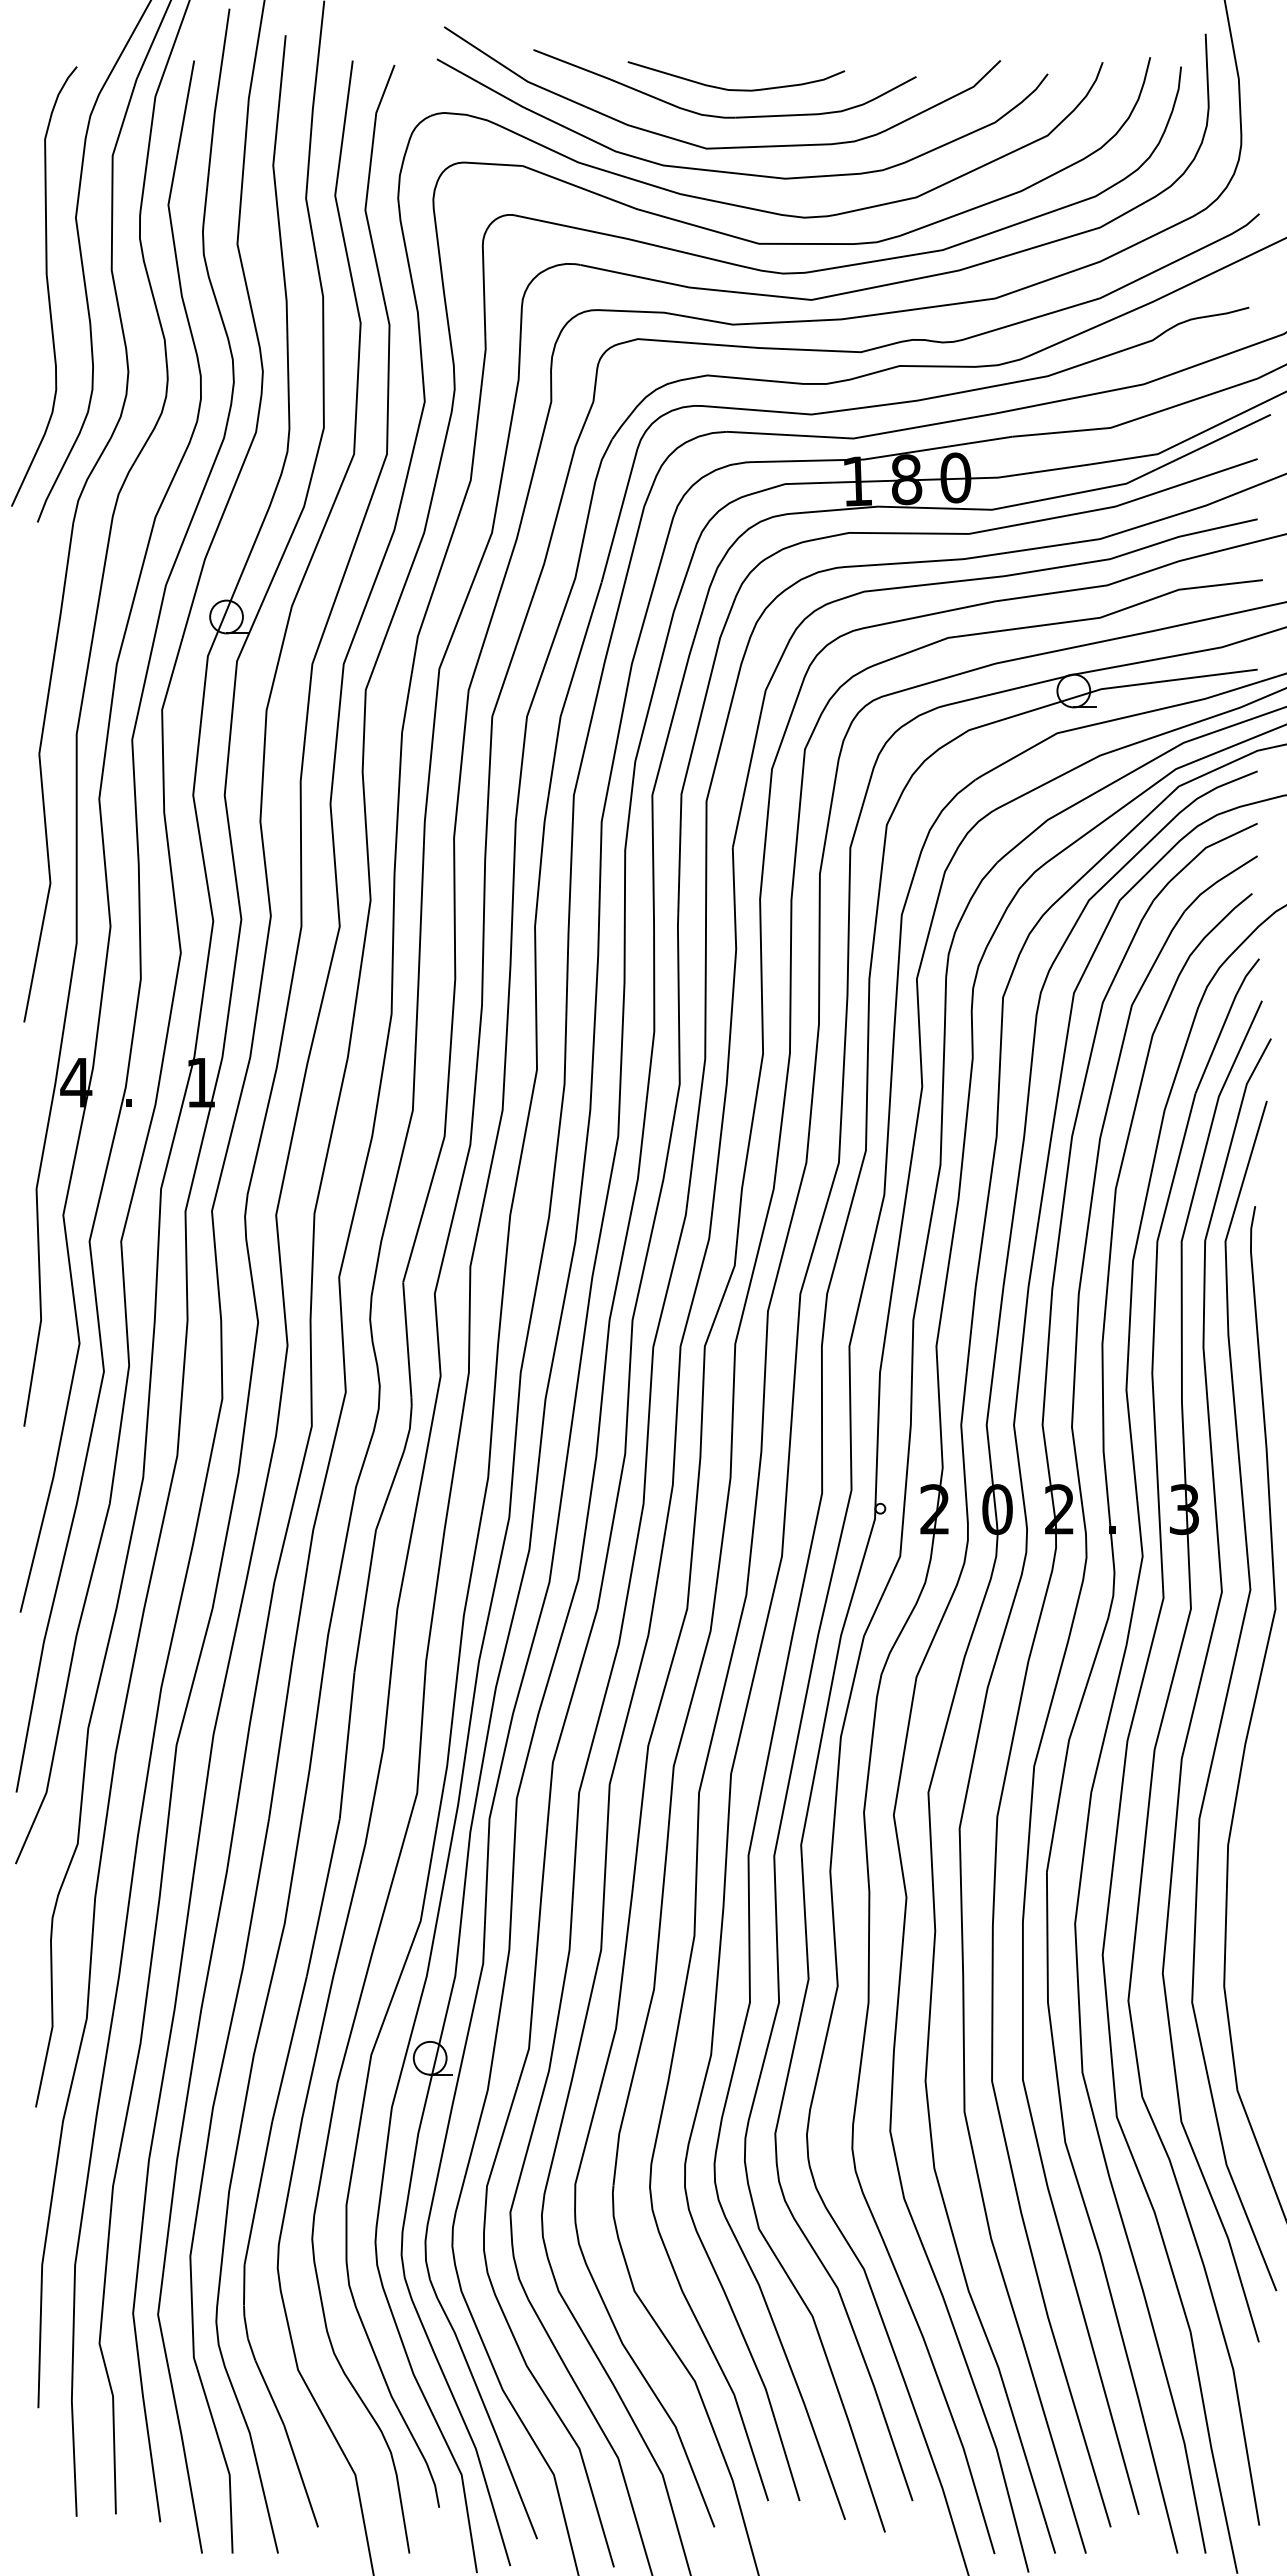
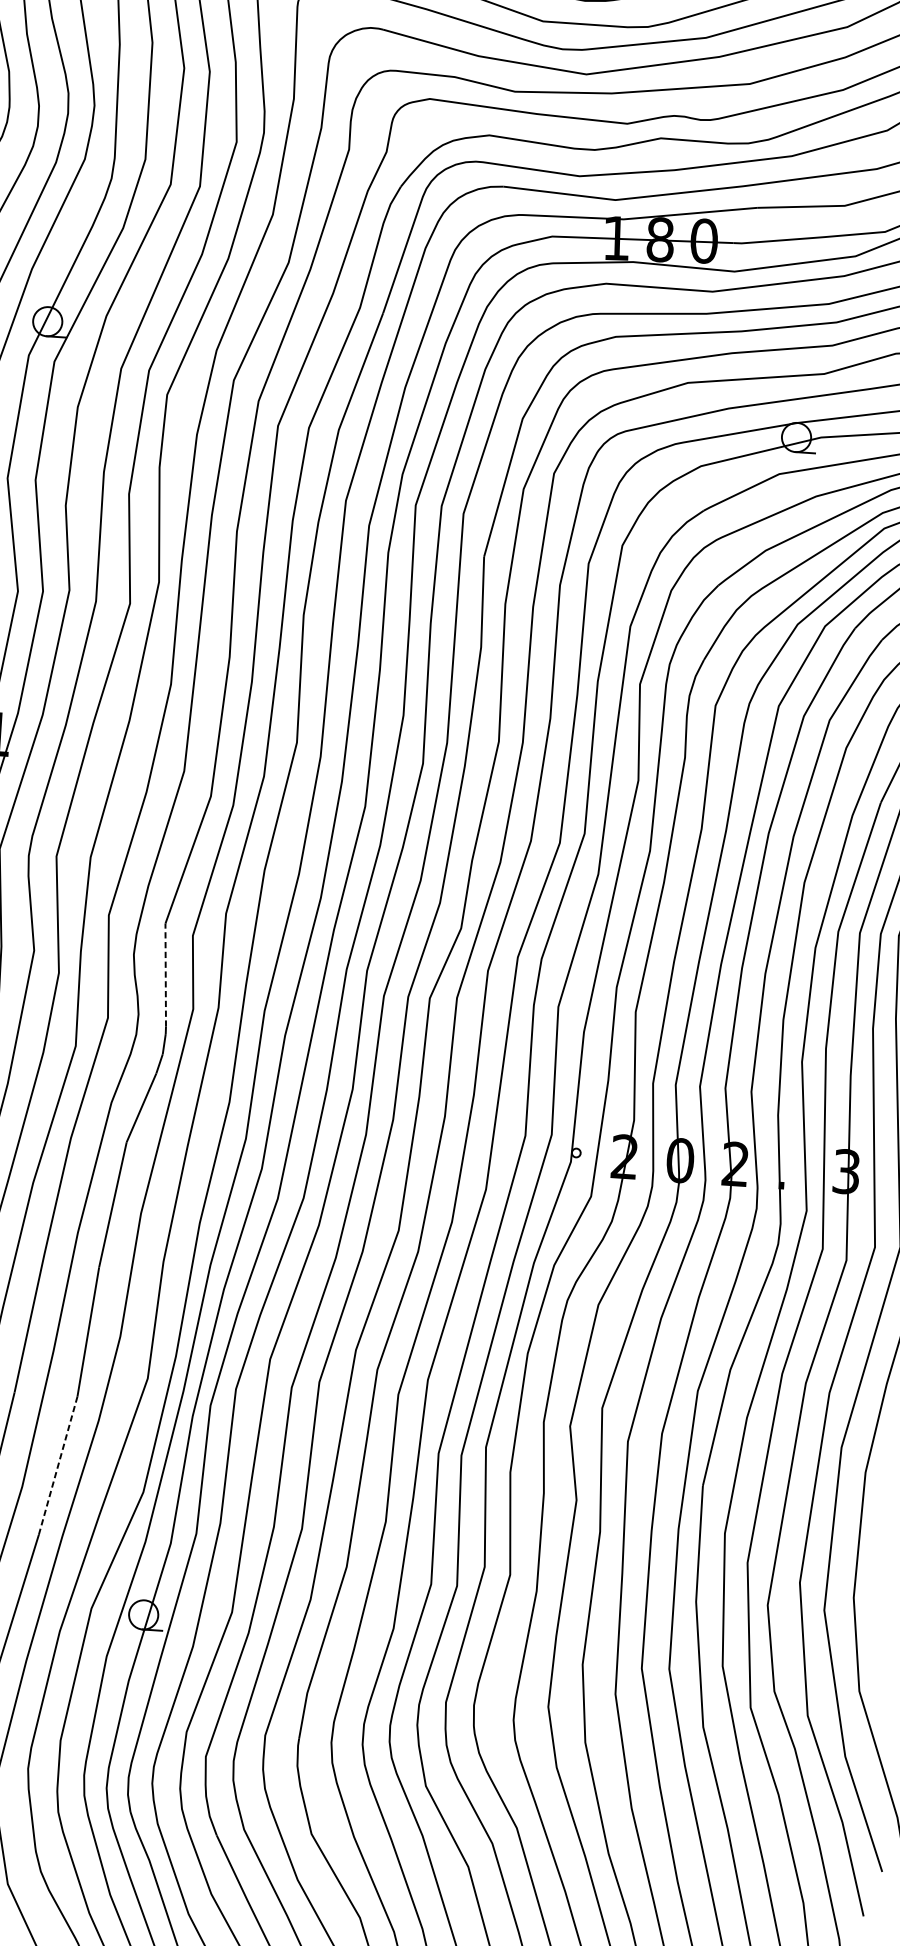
line: (407, 1340) -> (165, 975), solid -> dashed
line: (323, 1897) -> (58, 1465), solid -> dashed

